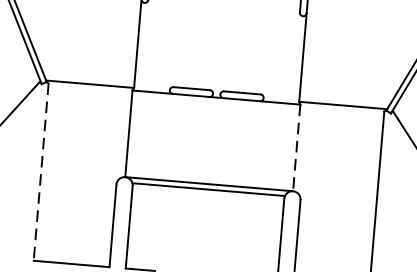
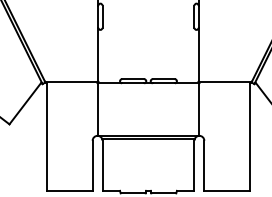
line: (296, 149) -> (199, 110), dashed -> solid
line: (40, 172) -> (46, 137), dashed -> solid

